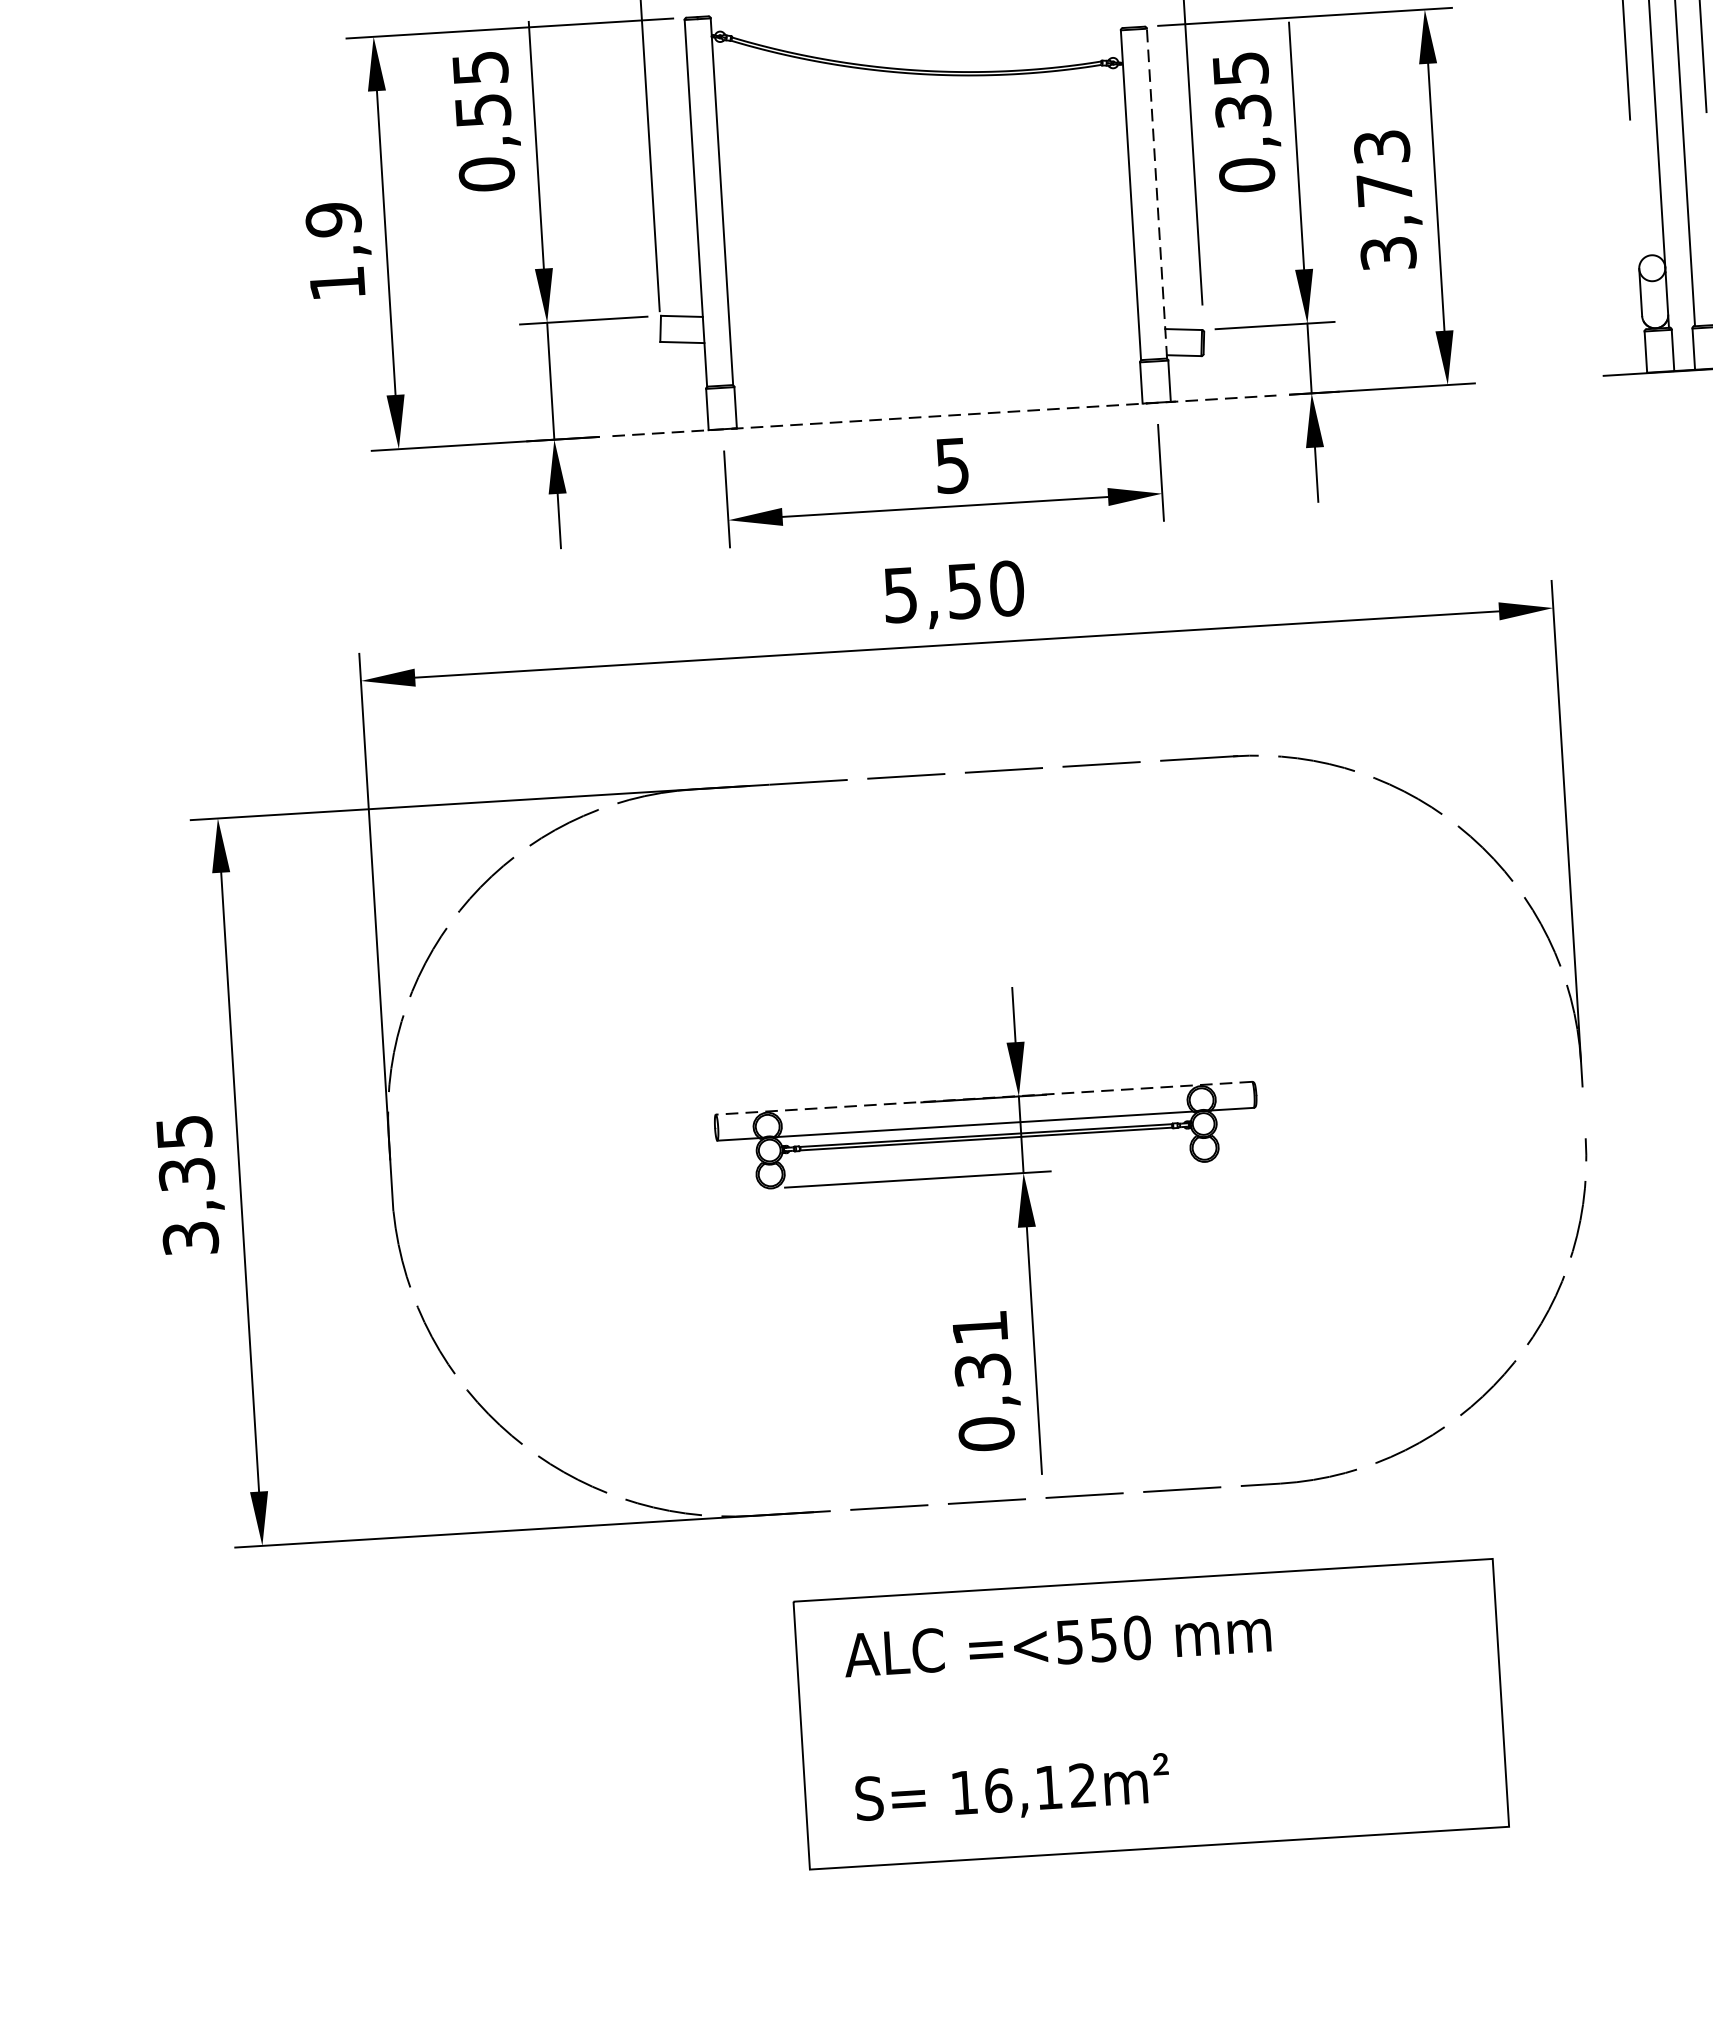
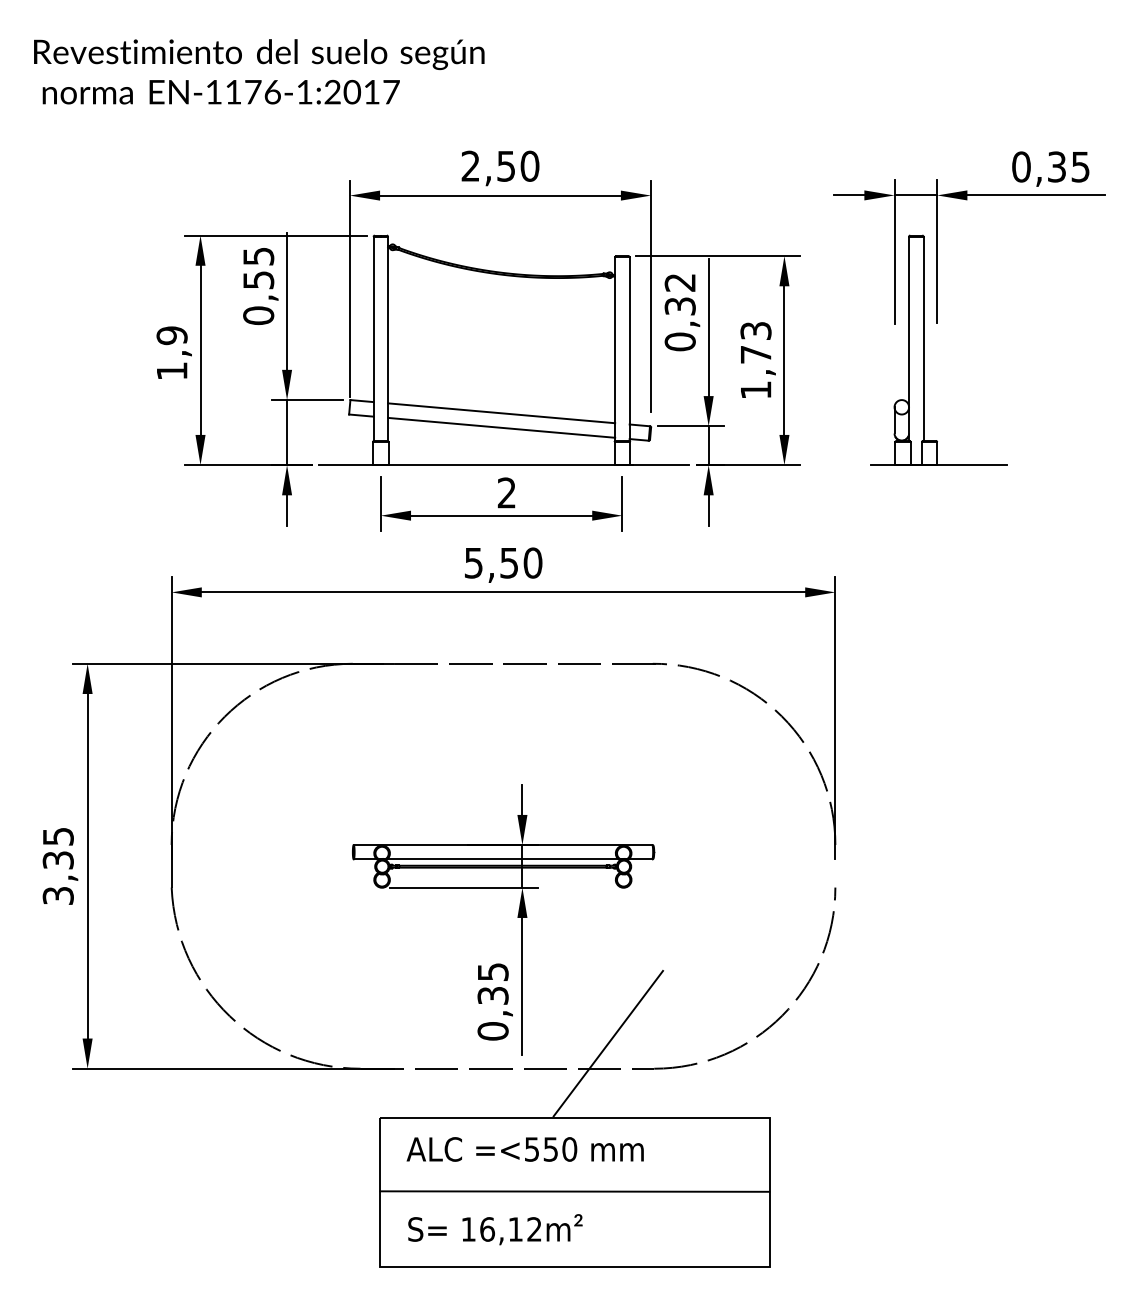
text: (1239, 68) -> (679, 282), 0,35 -> 0,32
line: (1156, 194) -> (629, 349), dashed -> solid
text: (1387, 254) -> (755, 390), 3,73 -> 1,73
line: (933, 323) -> (501, 413), added
line: (935, 348) -> (501, 427), added
line: (944, 416) -> (504, 465), dashed -> solid
text: (951, 464) -> (506, 492), 5 -> 2
line: (983, 1097) -> (502, 844), dashed -> solid
text: (980, 1326) -> (493, 971), 0,31 -> 0,35
line: (1195, 1443) -> (608, 1043), added
line: (1150, 1712) -> (574, 1191), added

